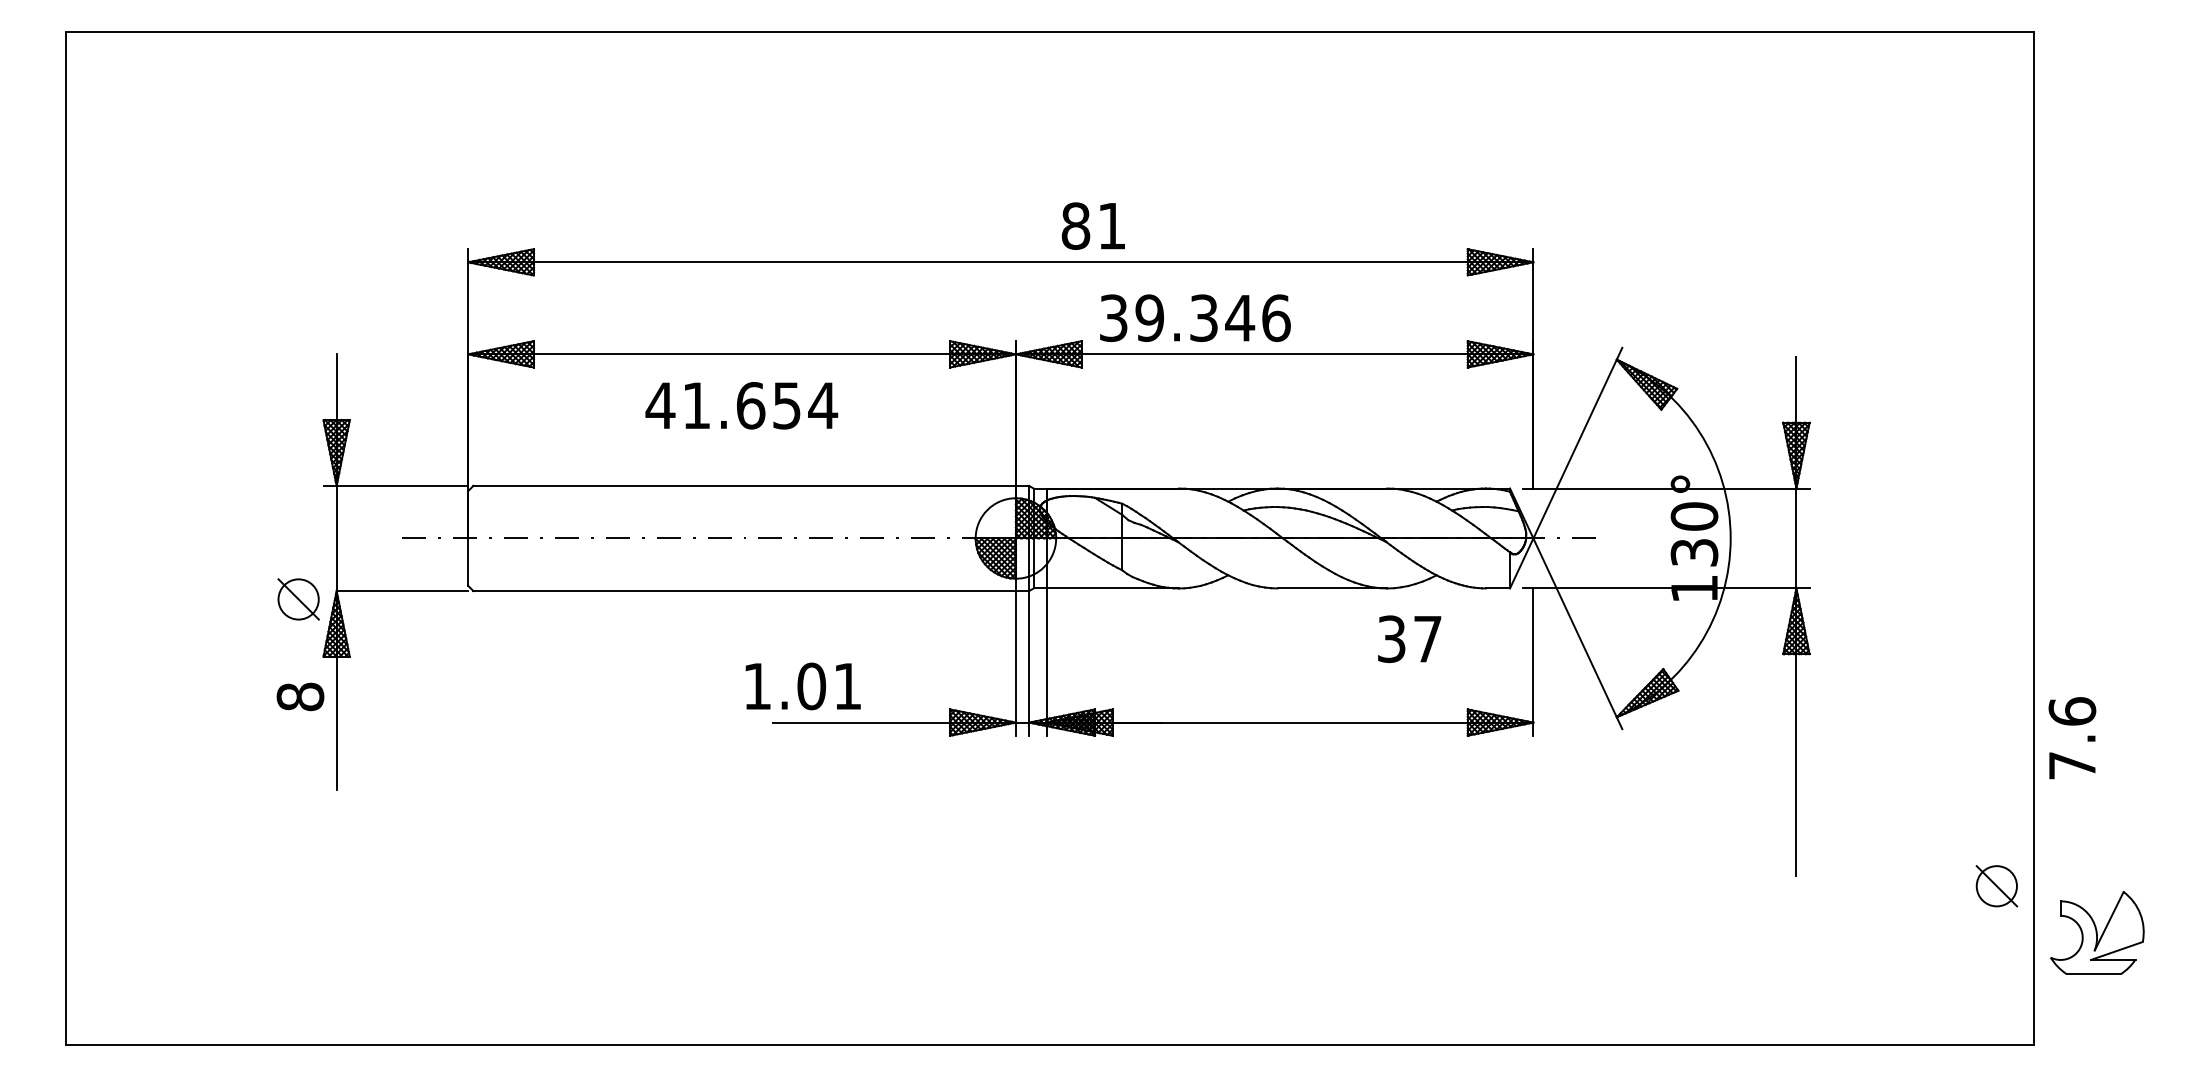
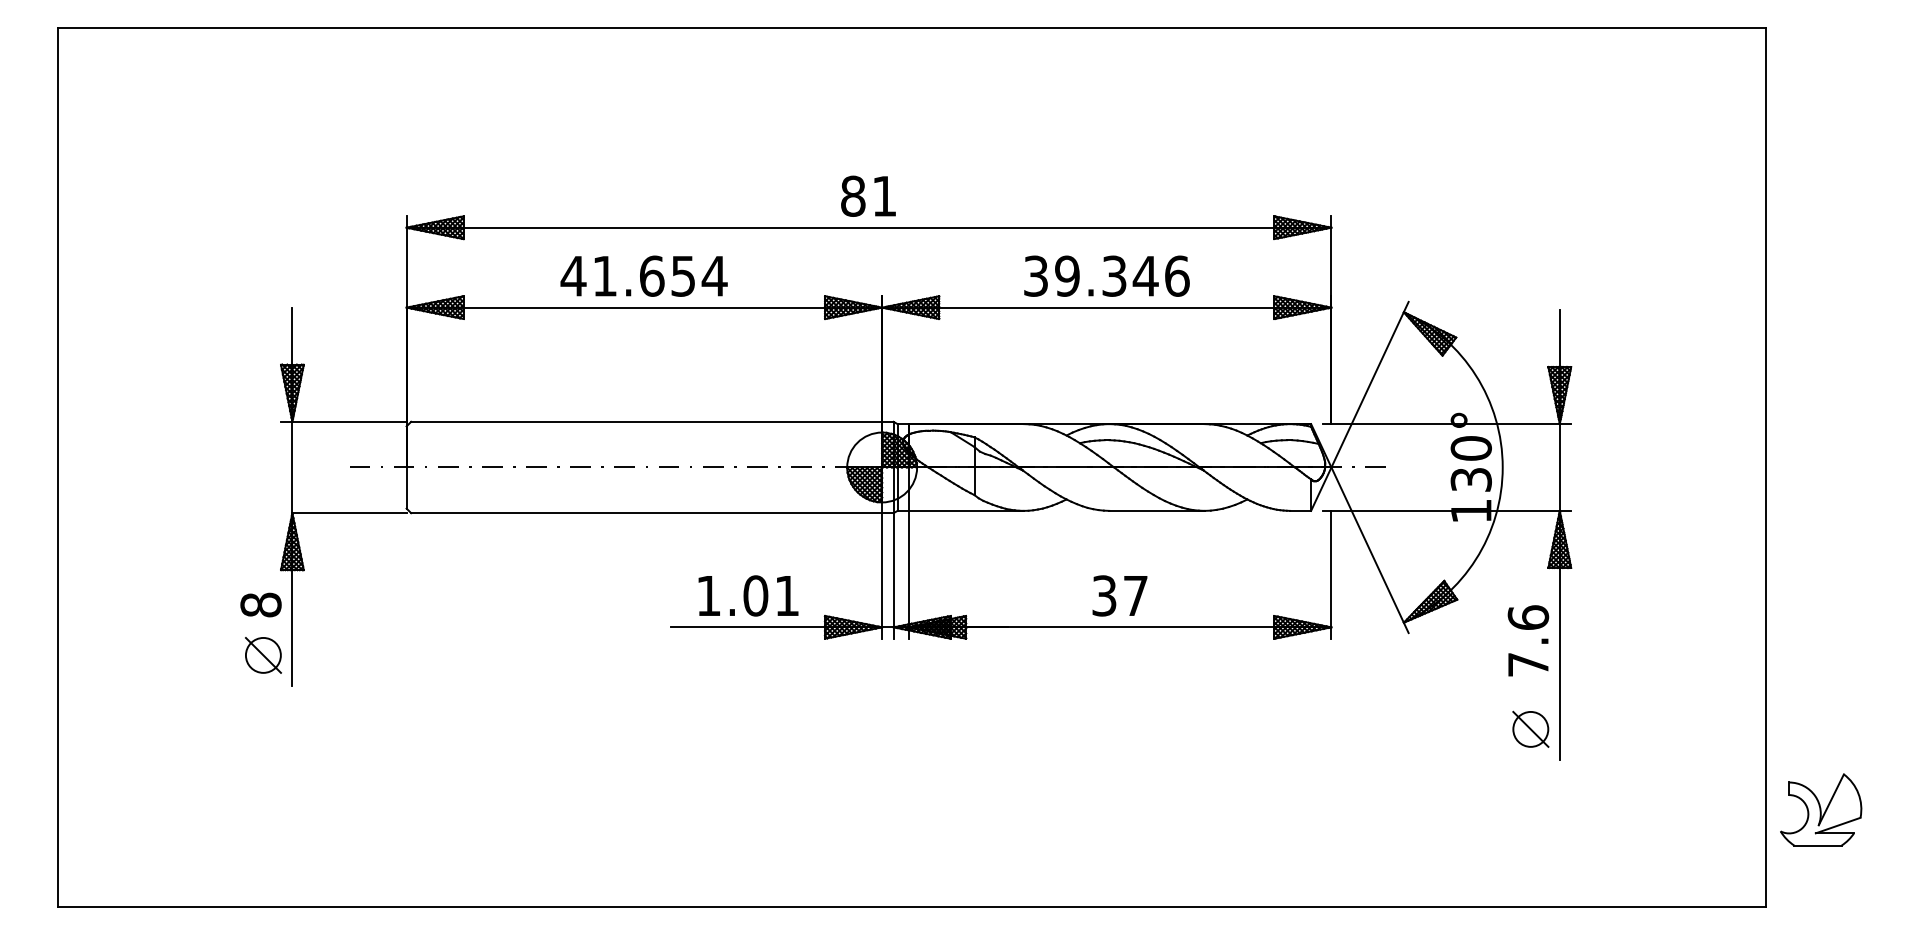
text: (1093, 225) -> (868, 195), moved
text: (1194, 317) -> (1106, 275), moved
text: (741, 404) -> (643, 275), moved
part: (298, 599) -> (263, 655), moved
text: (1409, 638) -> (1119, 595), moved
text: (803, 685) -> (748, 595), moved
text: (2072, 737) -> (1528, 640), moved
part: (1996, 885) -> (1530, 728), moved

